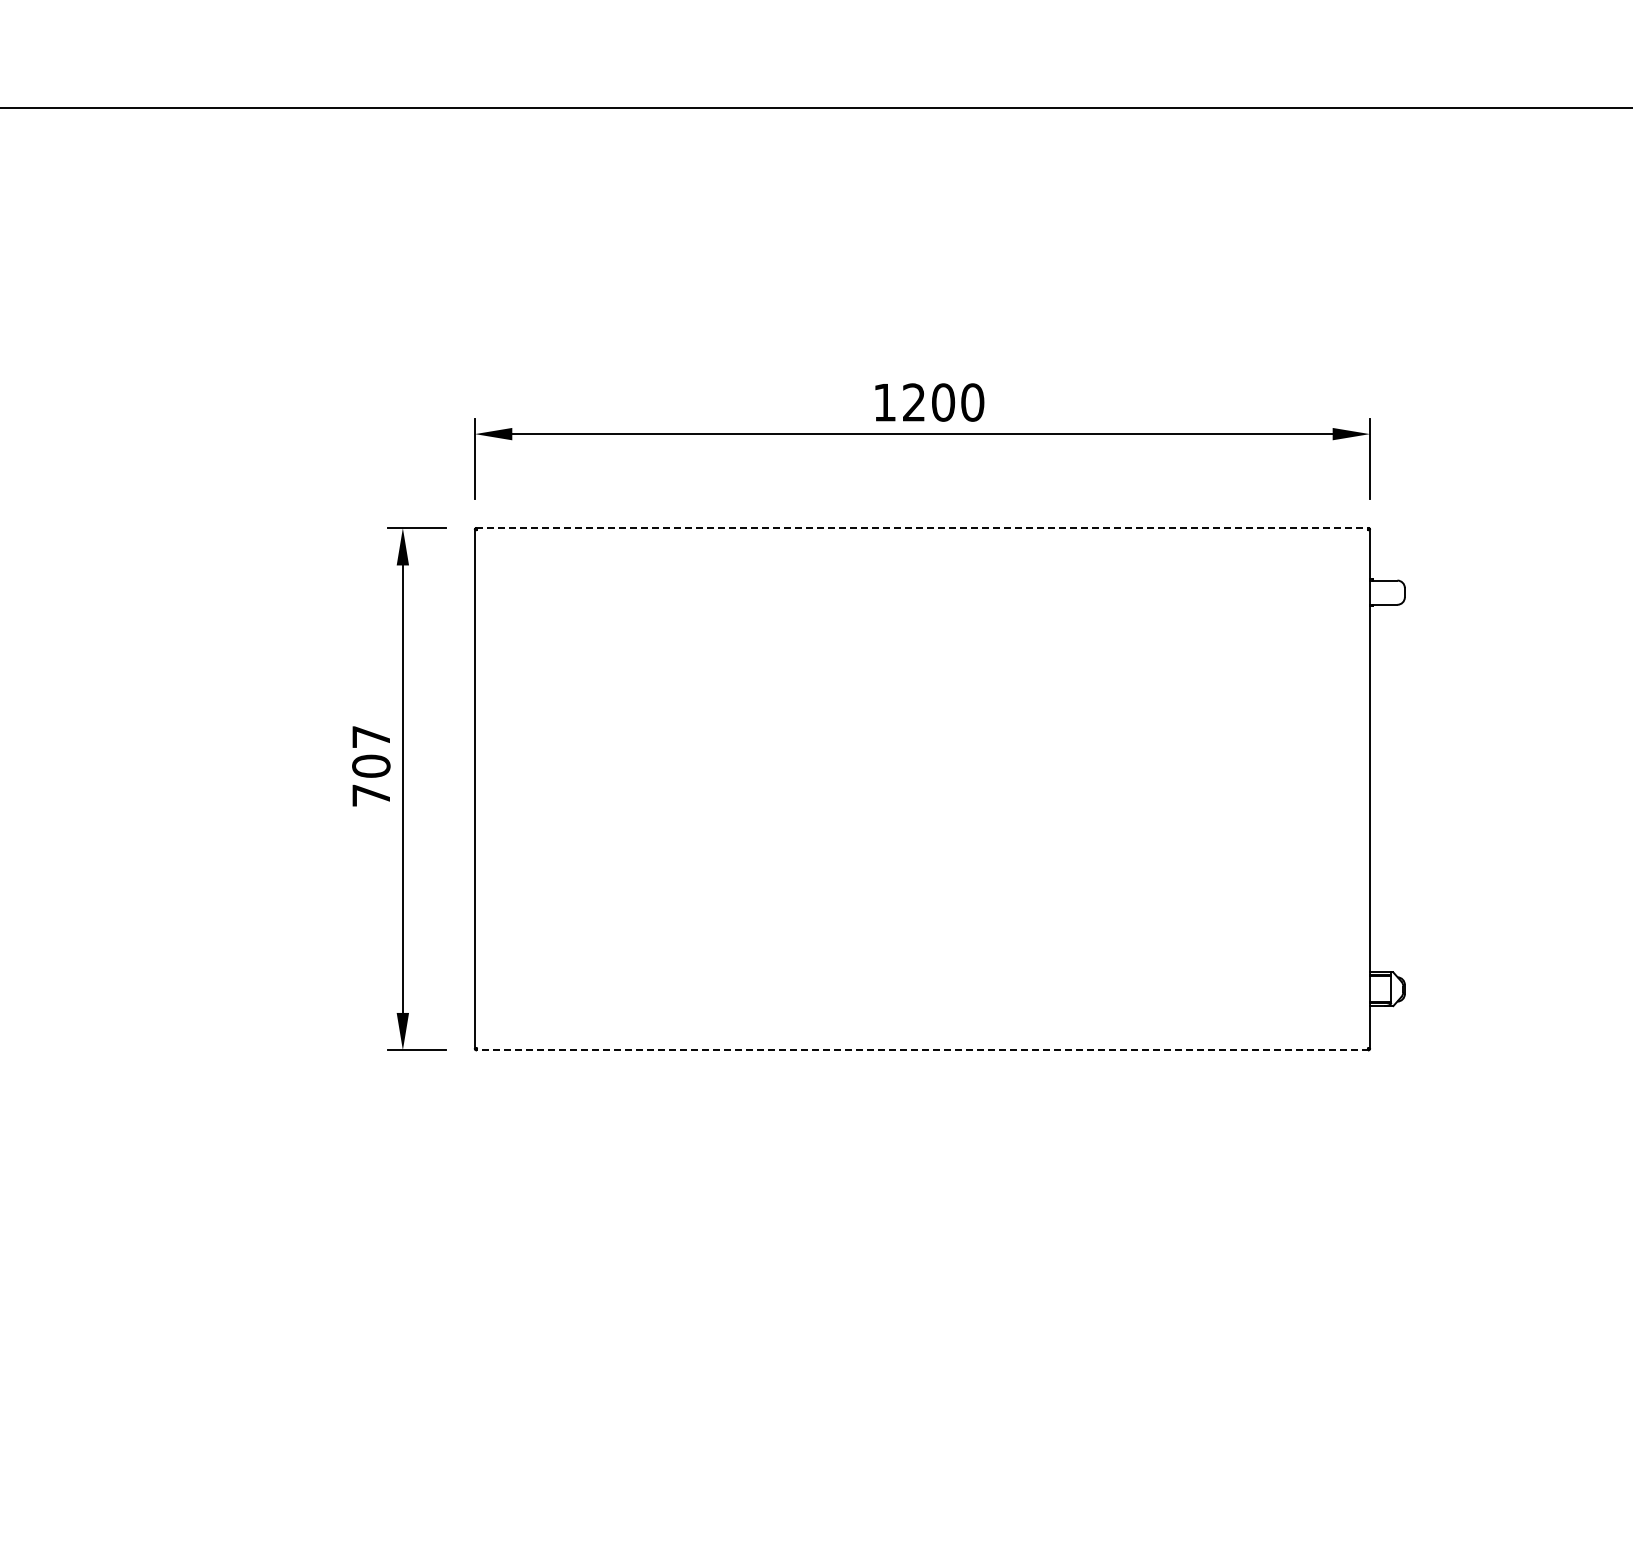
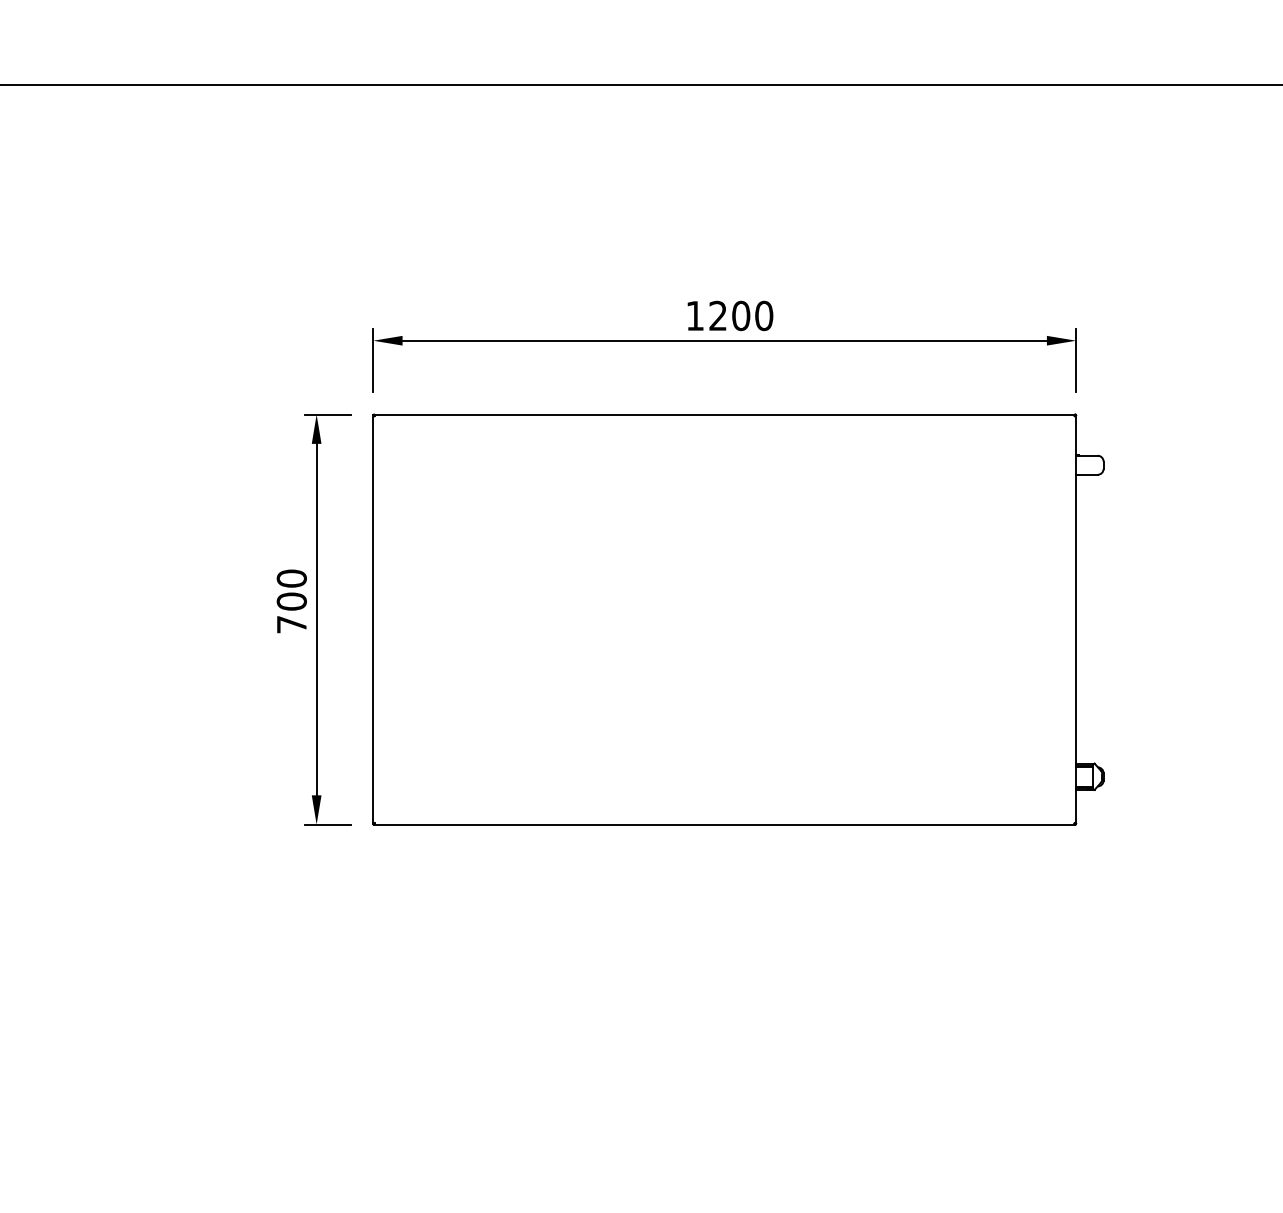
line: (923, 528) -> (725, 414), dashed -> solid
text: (371, 736) -> (291, 578), 707 -> 700
line: (922, 1050) -> (724, 824), dashed -> solid

